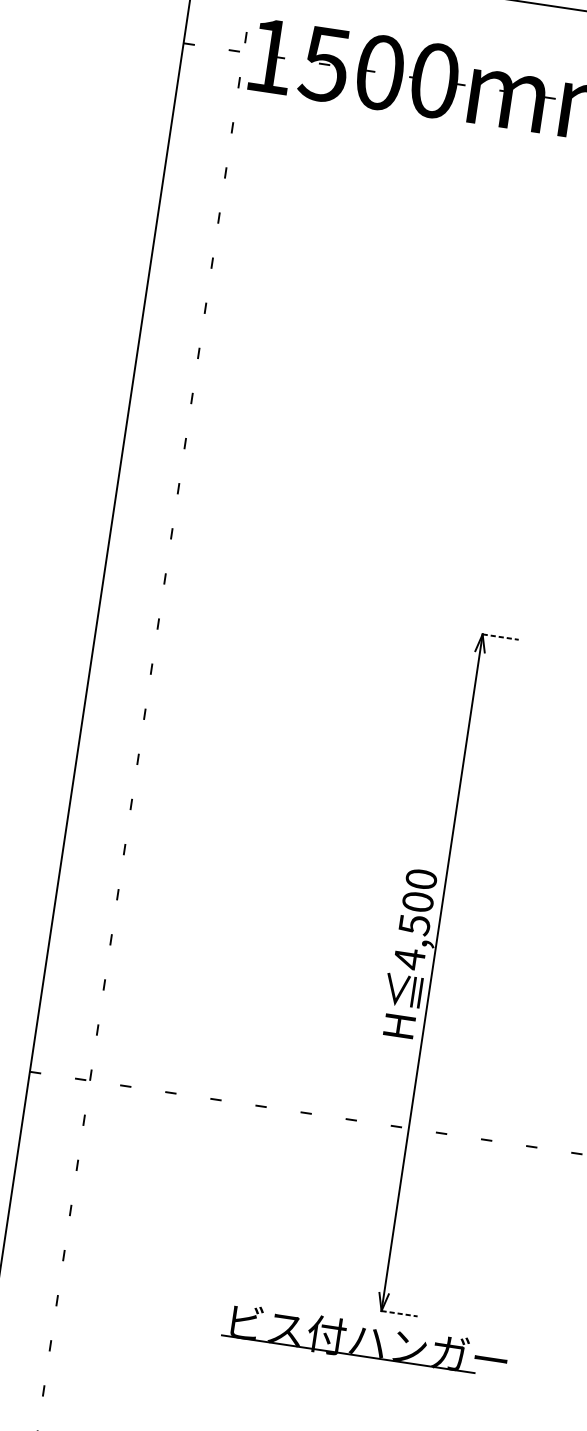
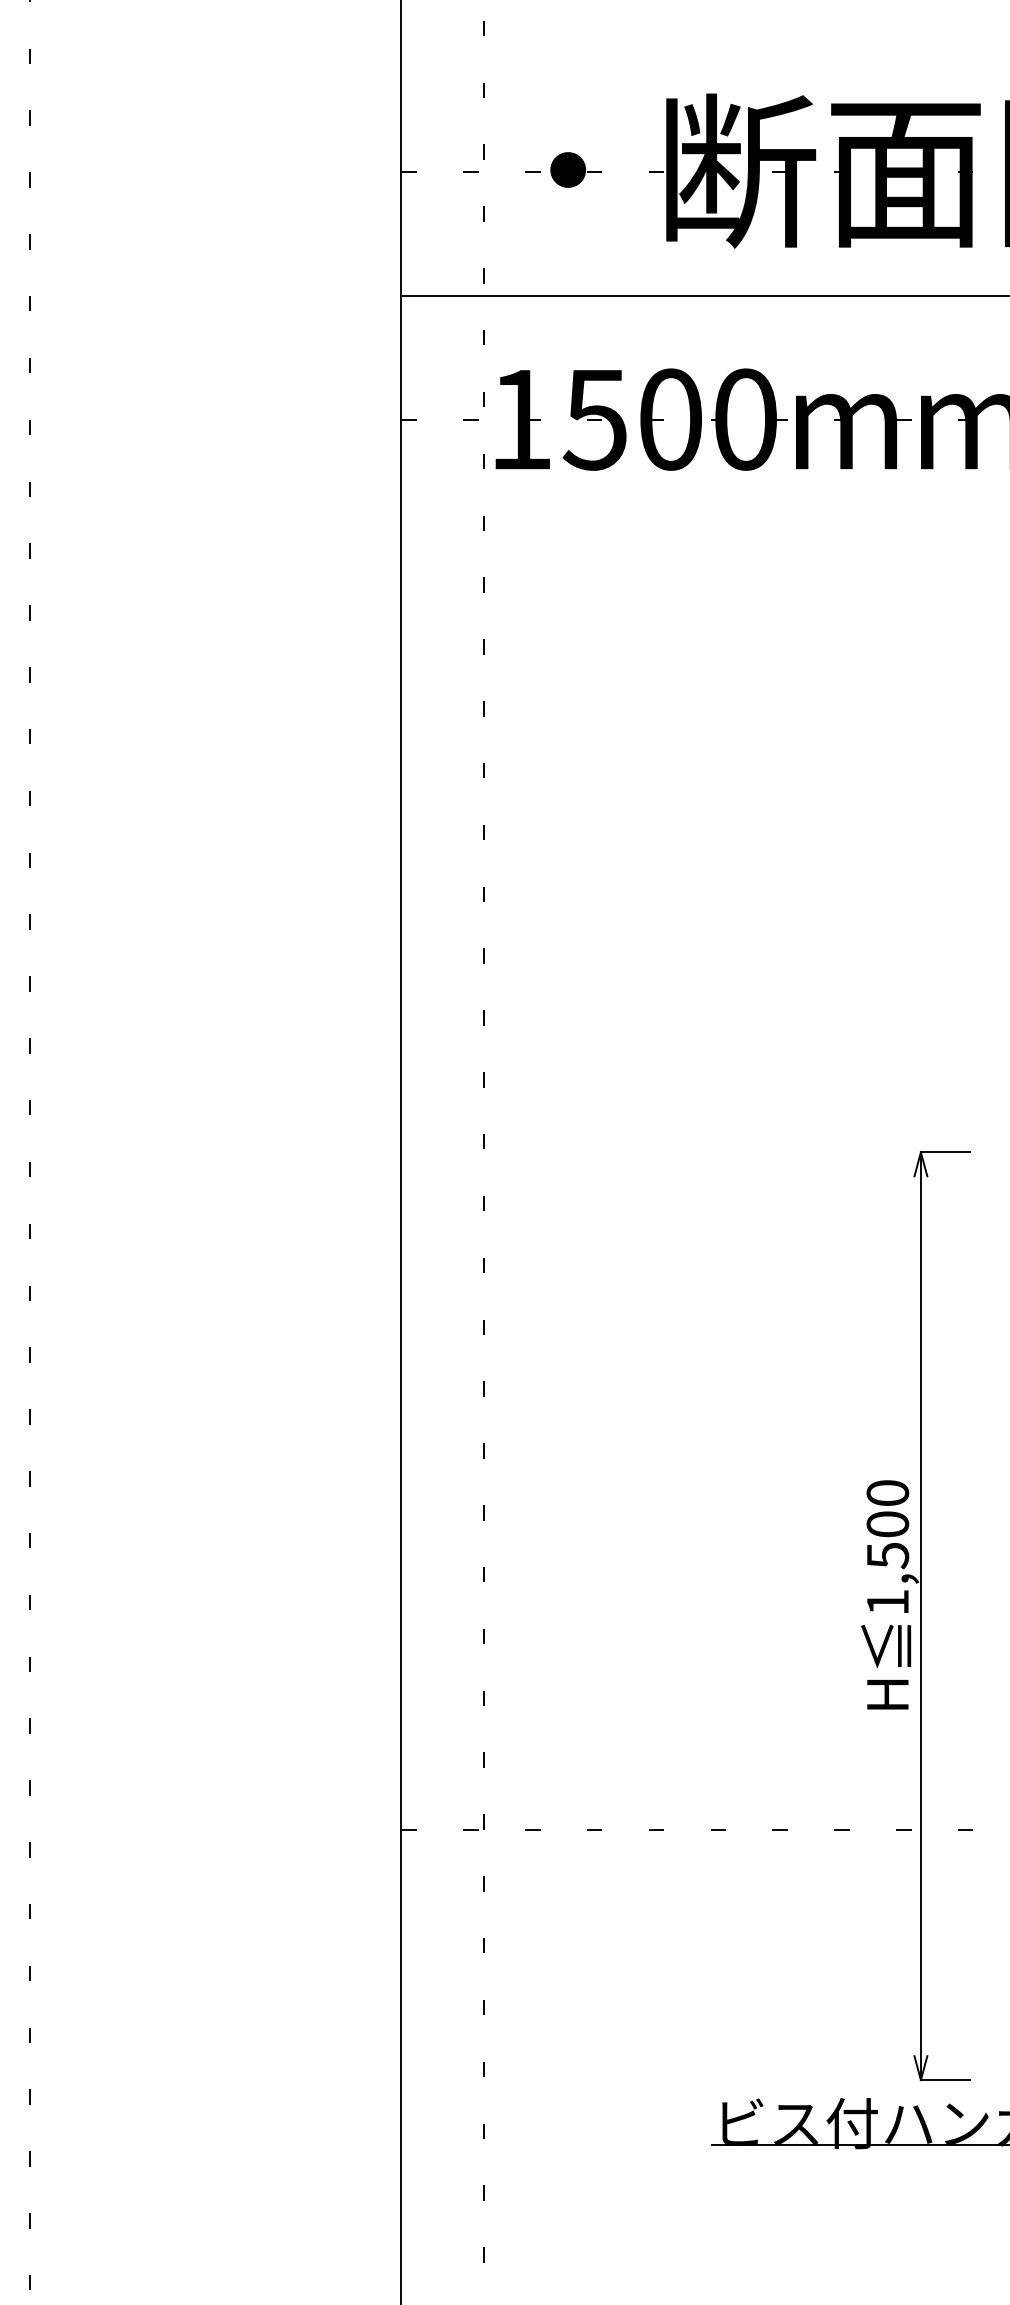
line: (500, 637) -> (945, 1152), dashed -> solid
text: (409, 959) -> (887, 1602), 4,500 -> 1,500
line: (399, 1314) -> (945, 2080), dashed -> solid

